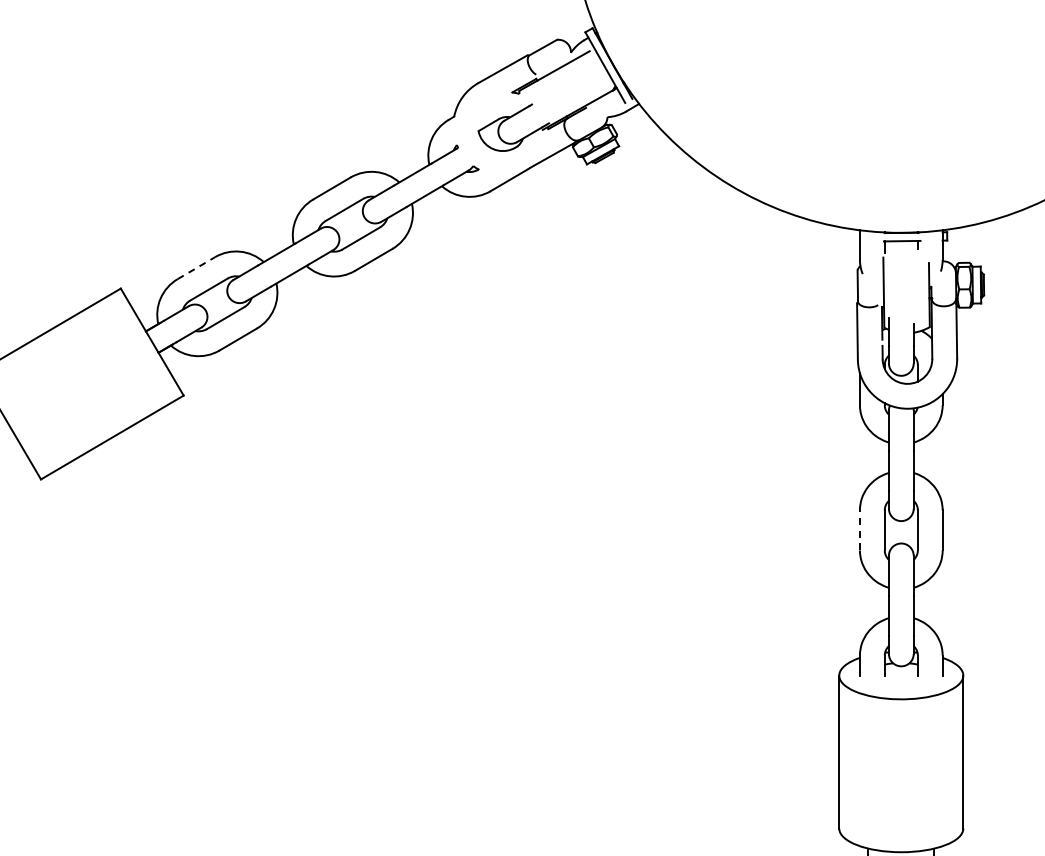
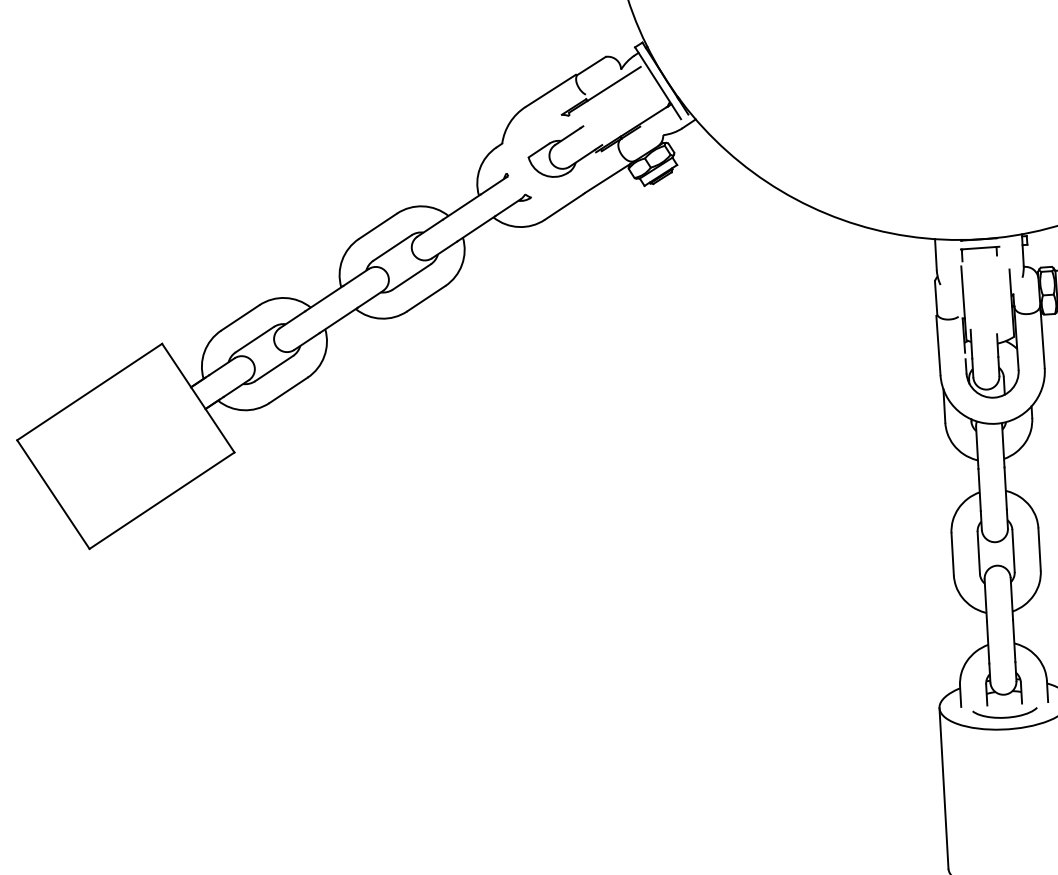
line: (196, 268) -> (240, 318), dashed -> solid
line: (859, 529) -> (952, 553), dashed -> solid
curve: (901, 687) -> (1005, 716), added

